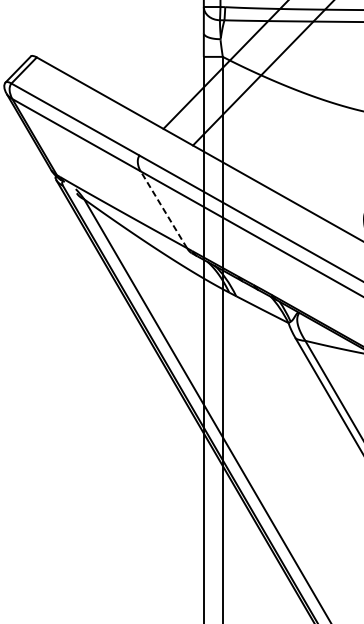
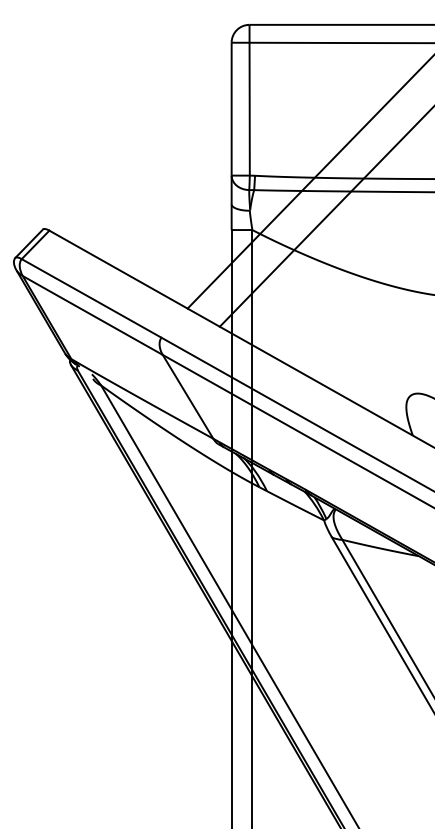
line: (164, 209) -> (188, 396), dashed -> solid

